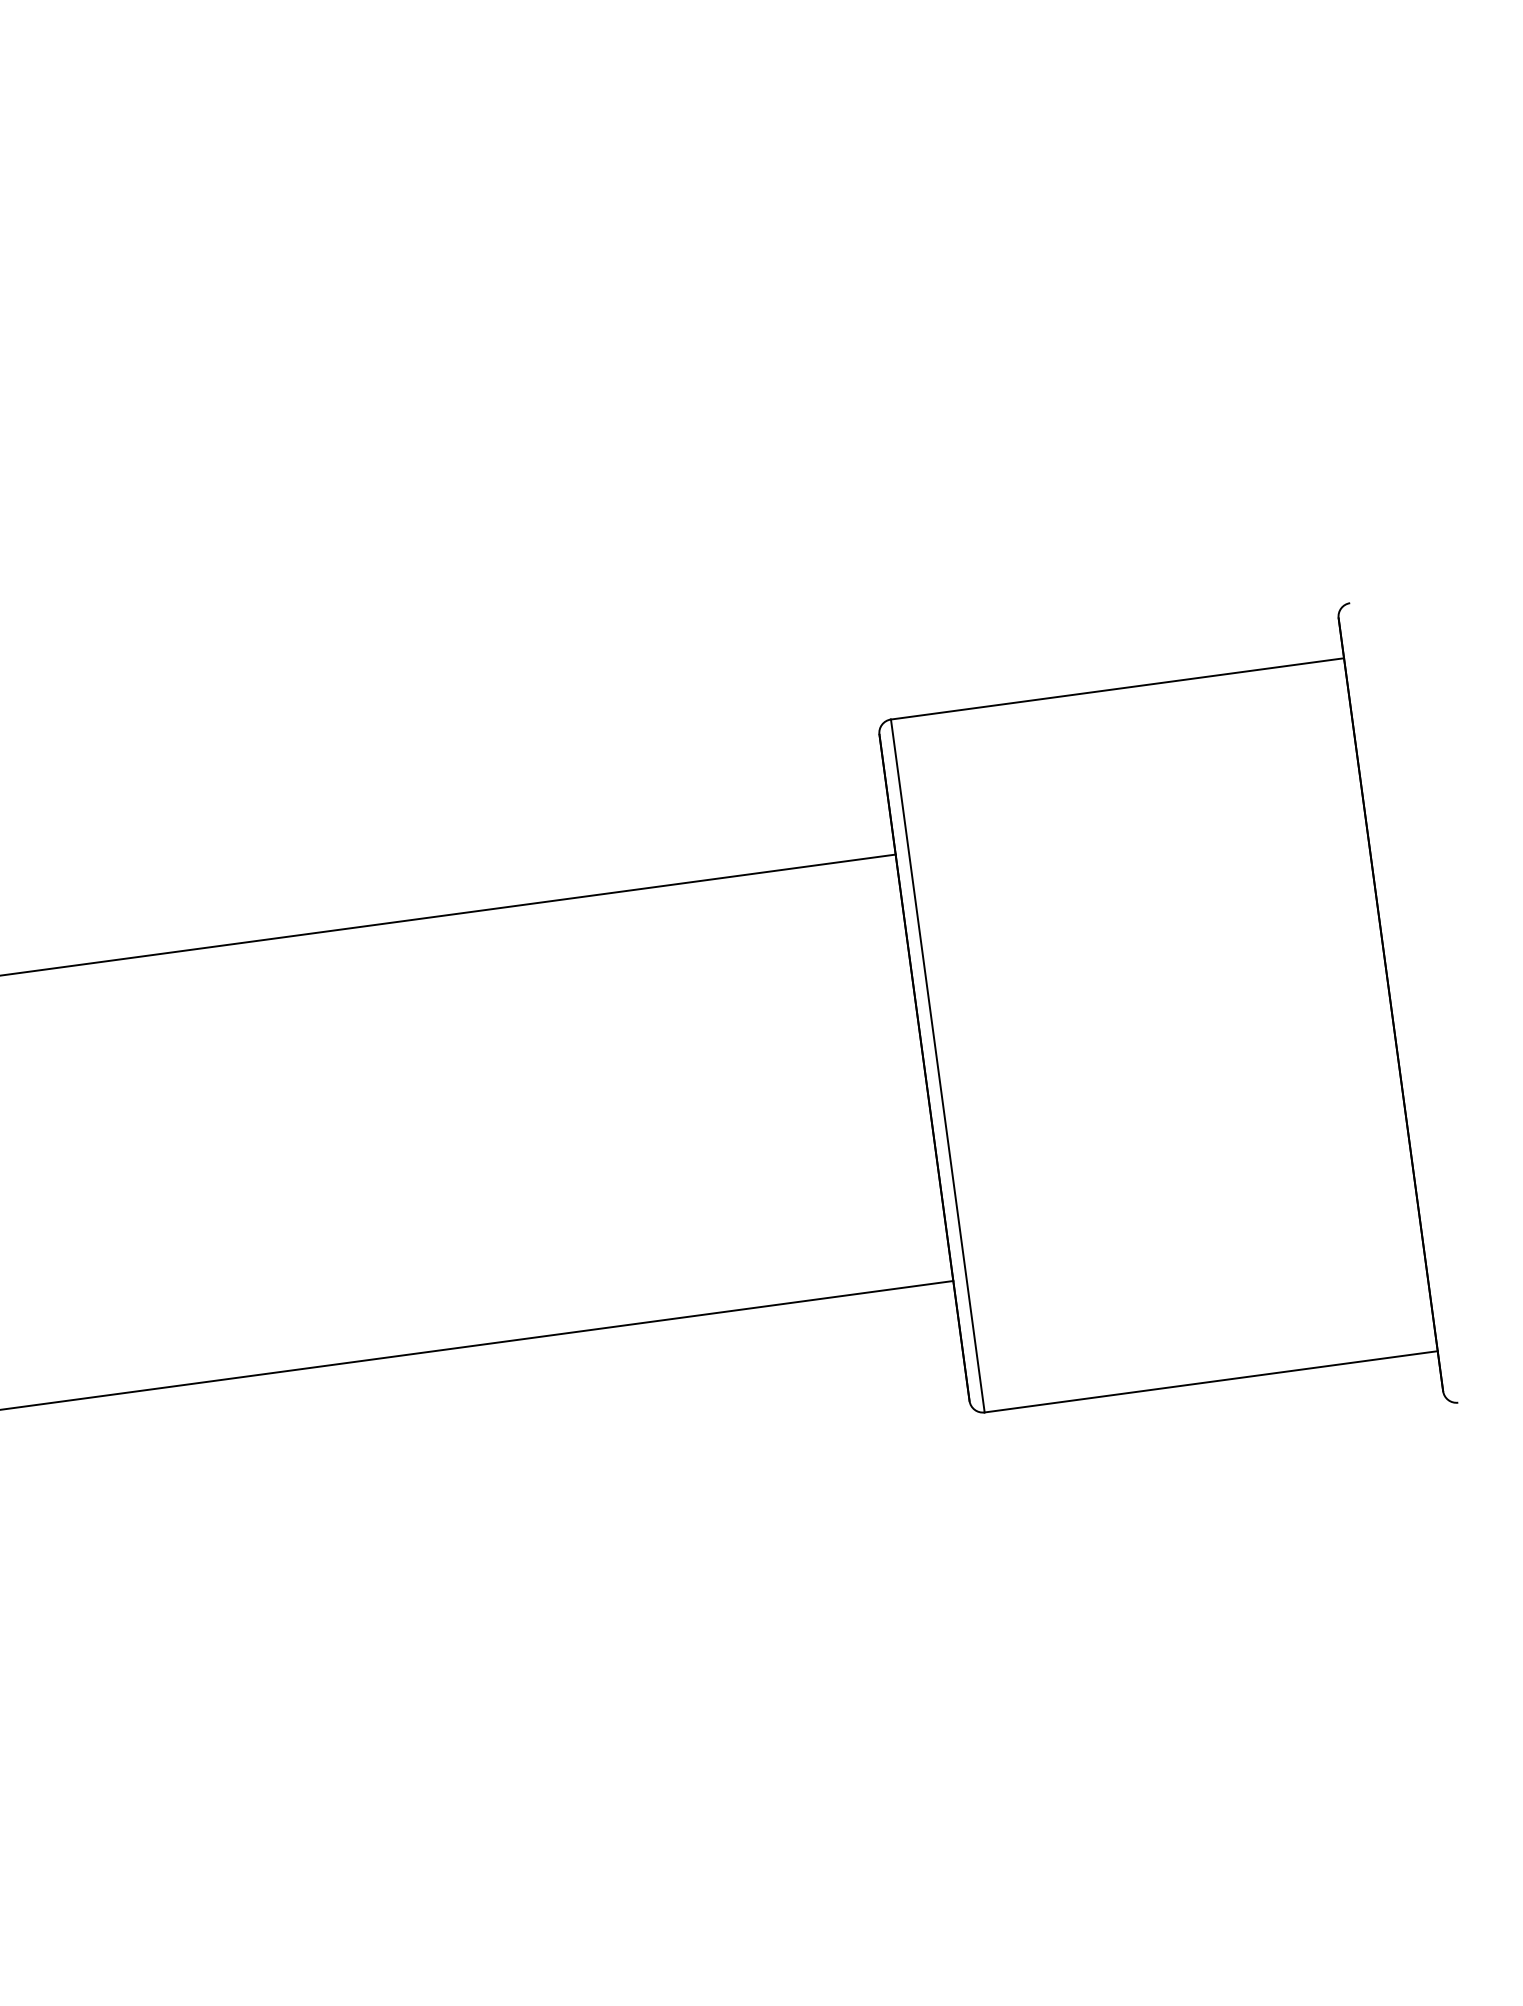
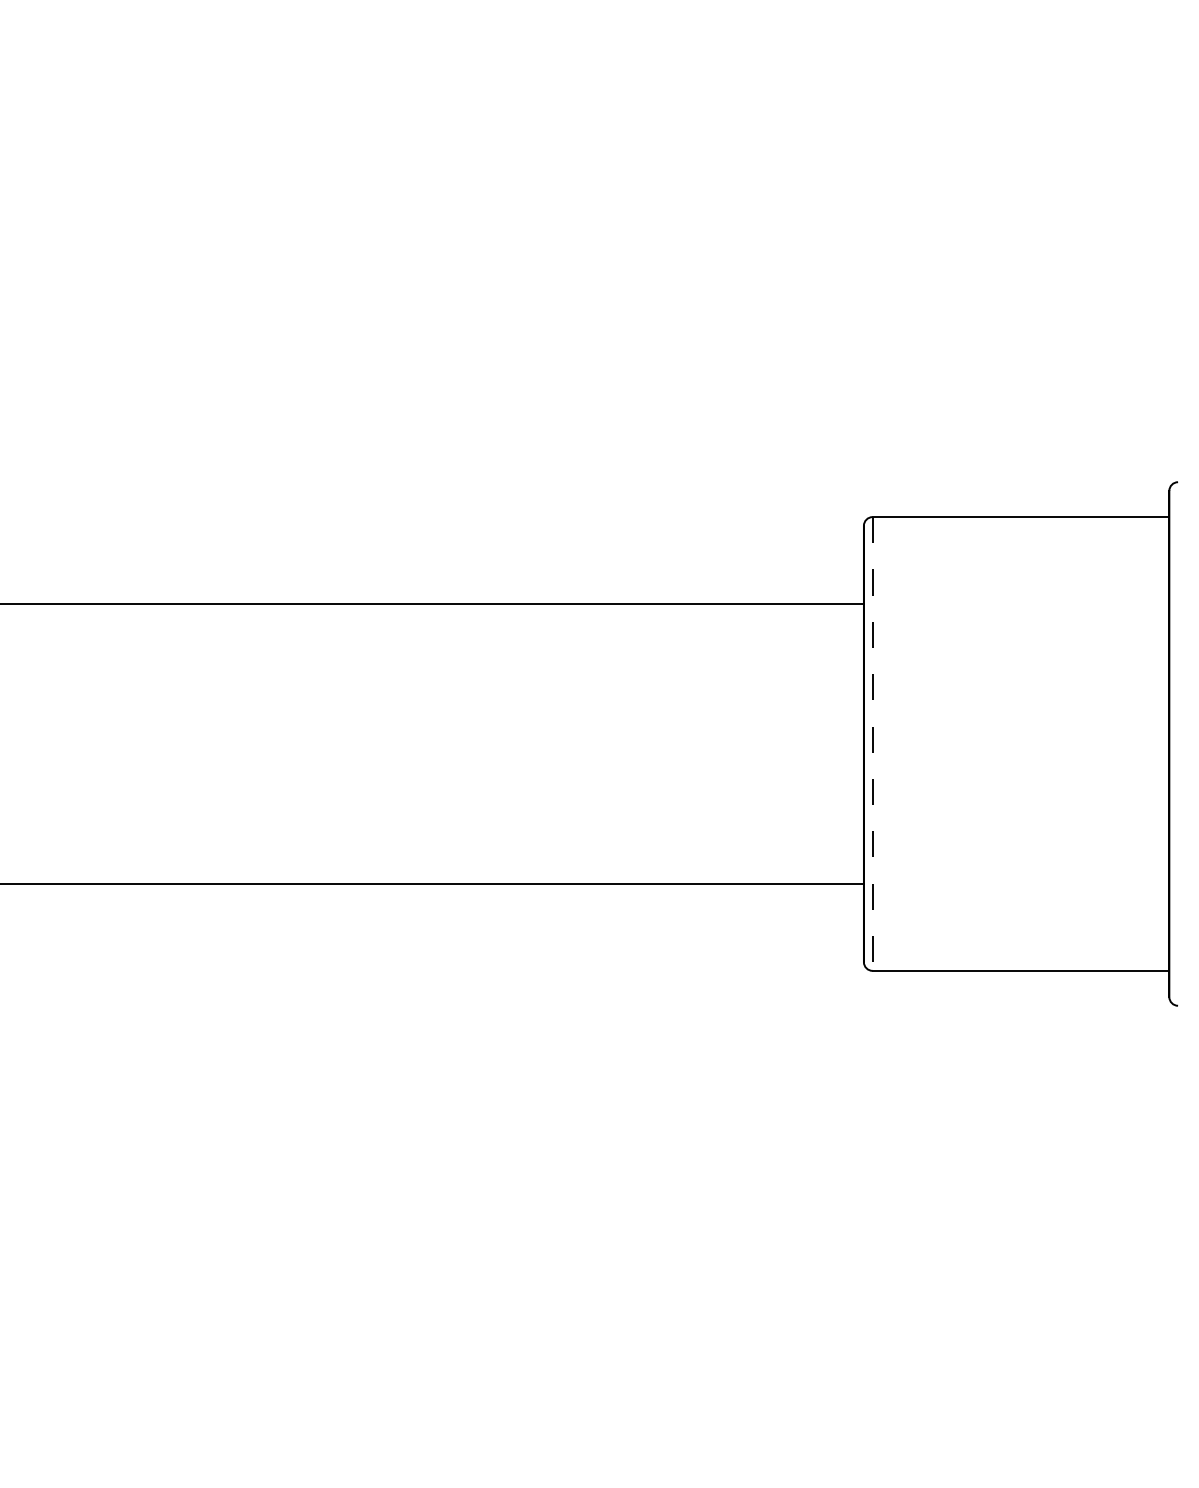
line: (937, 1066) -> (872, 744), solid -> dashed

